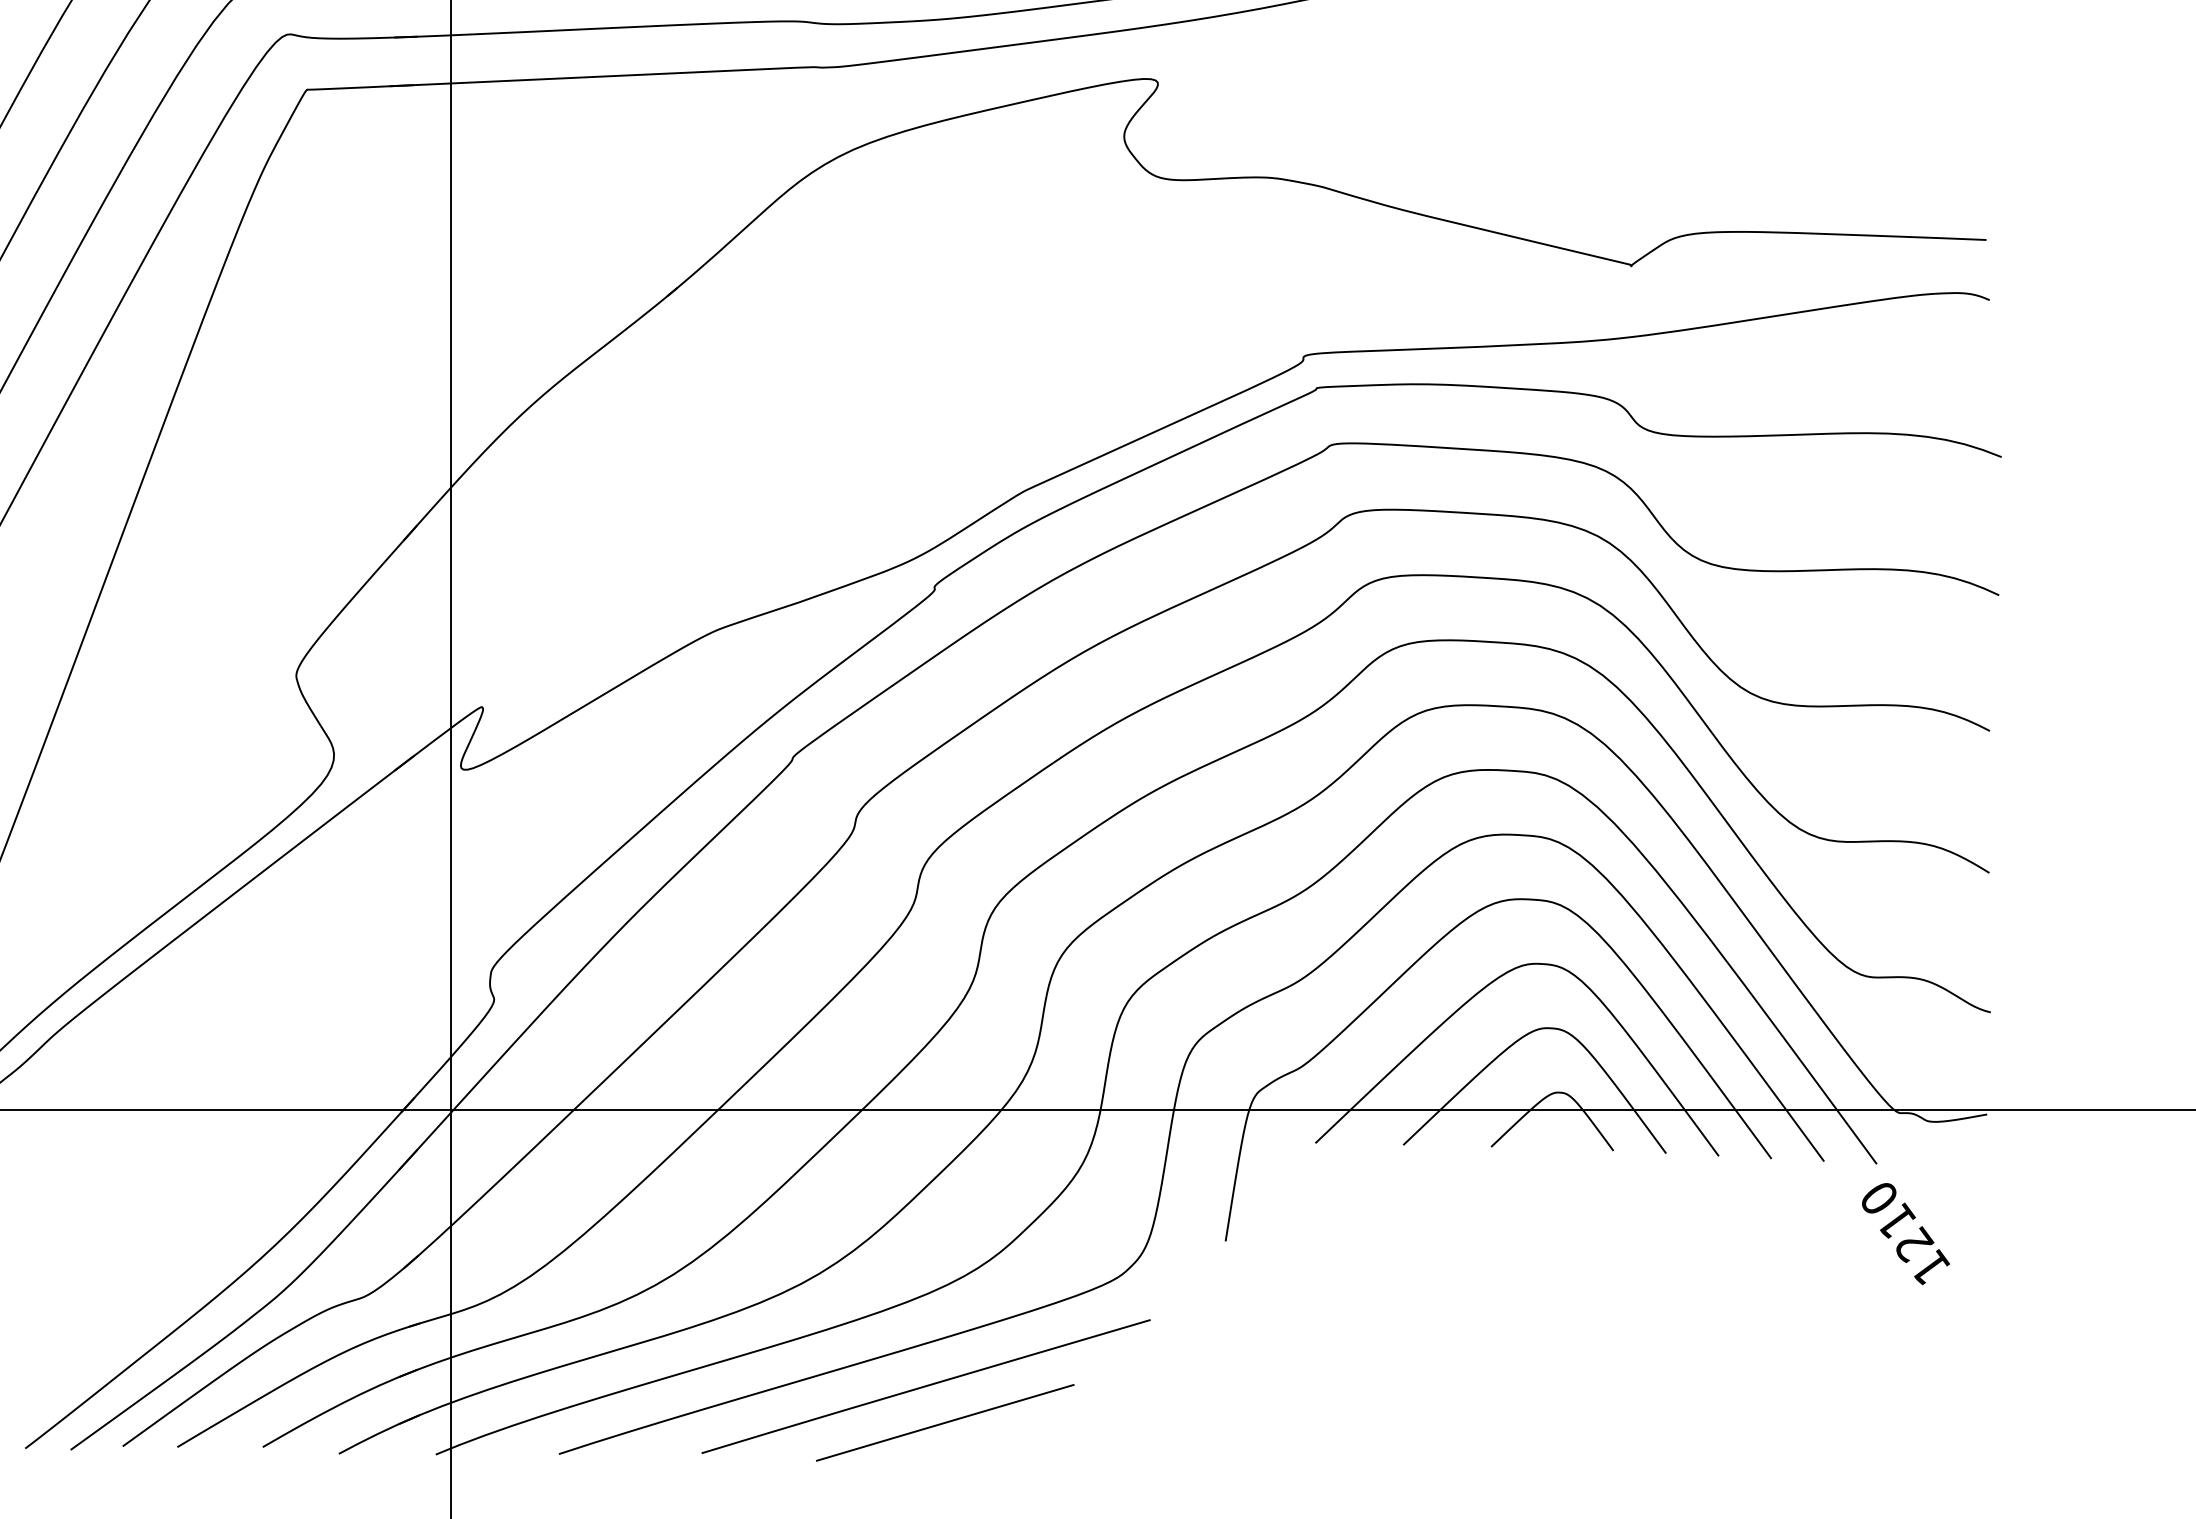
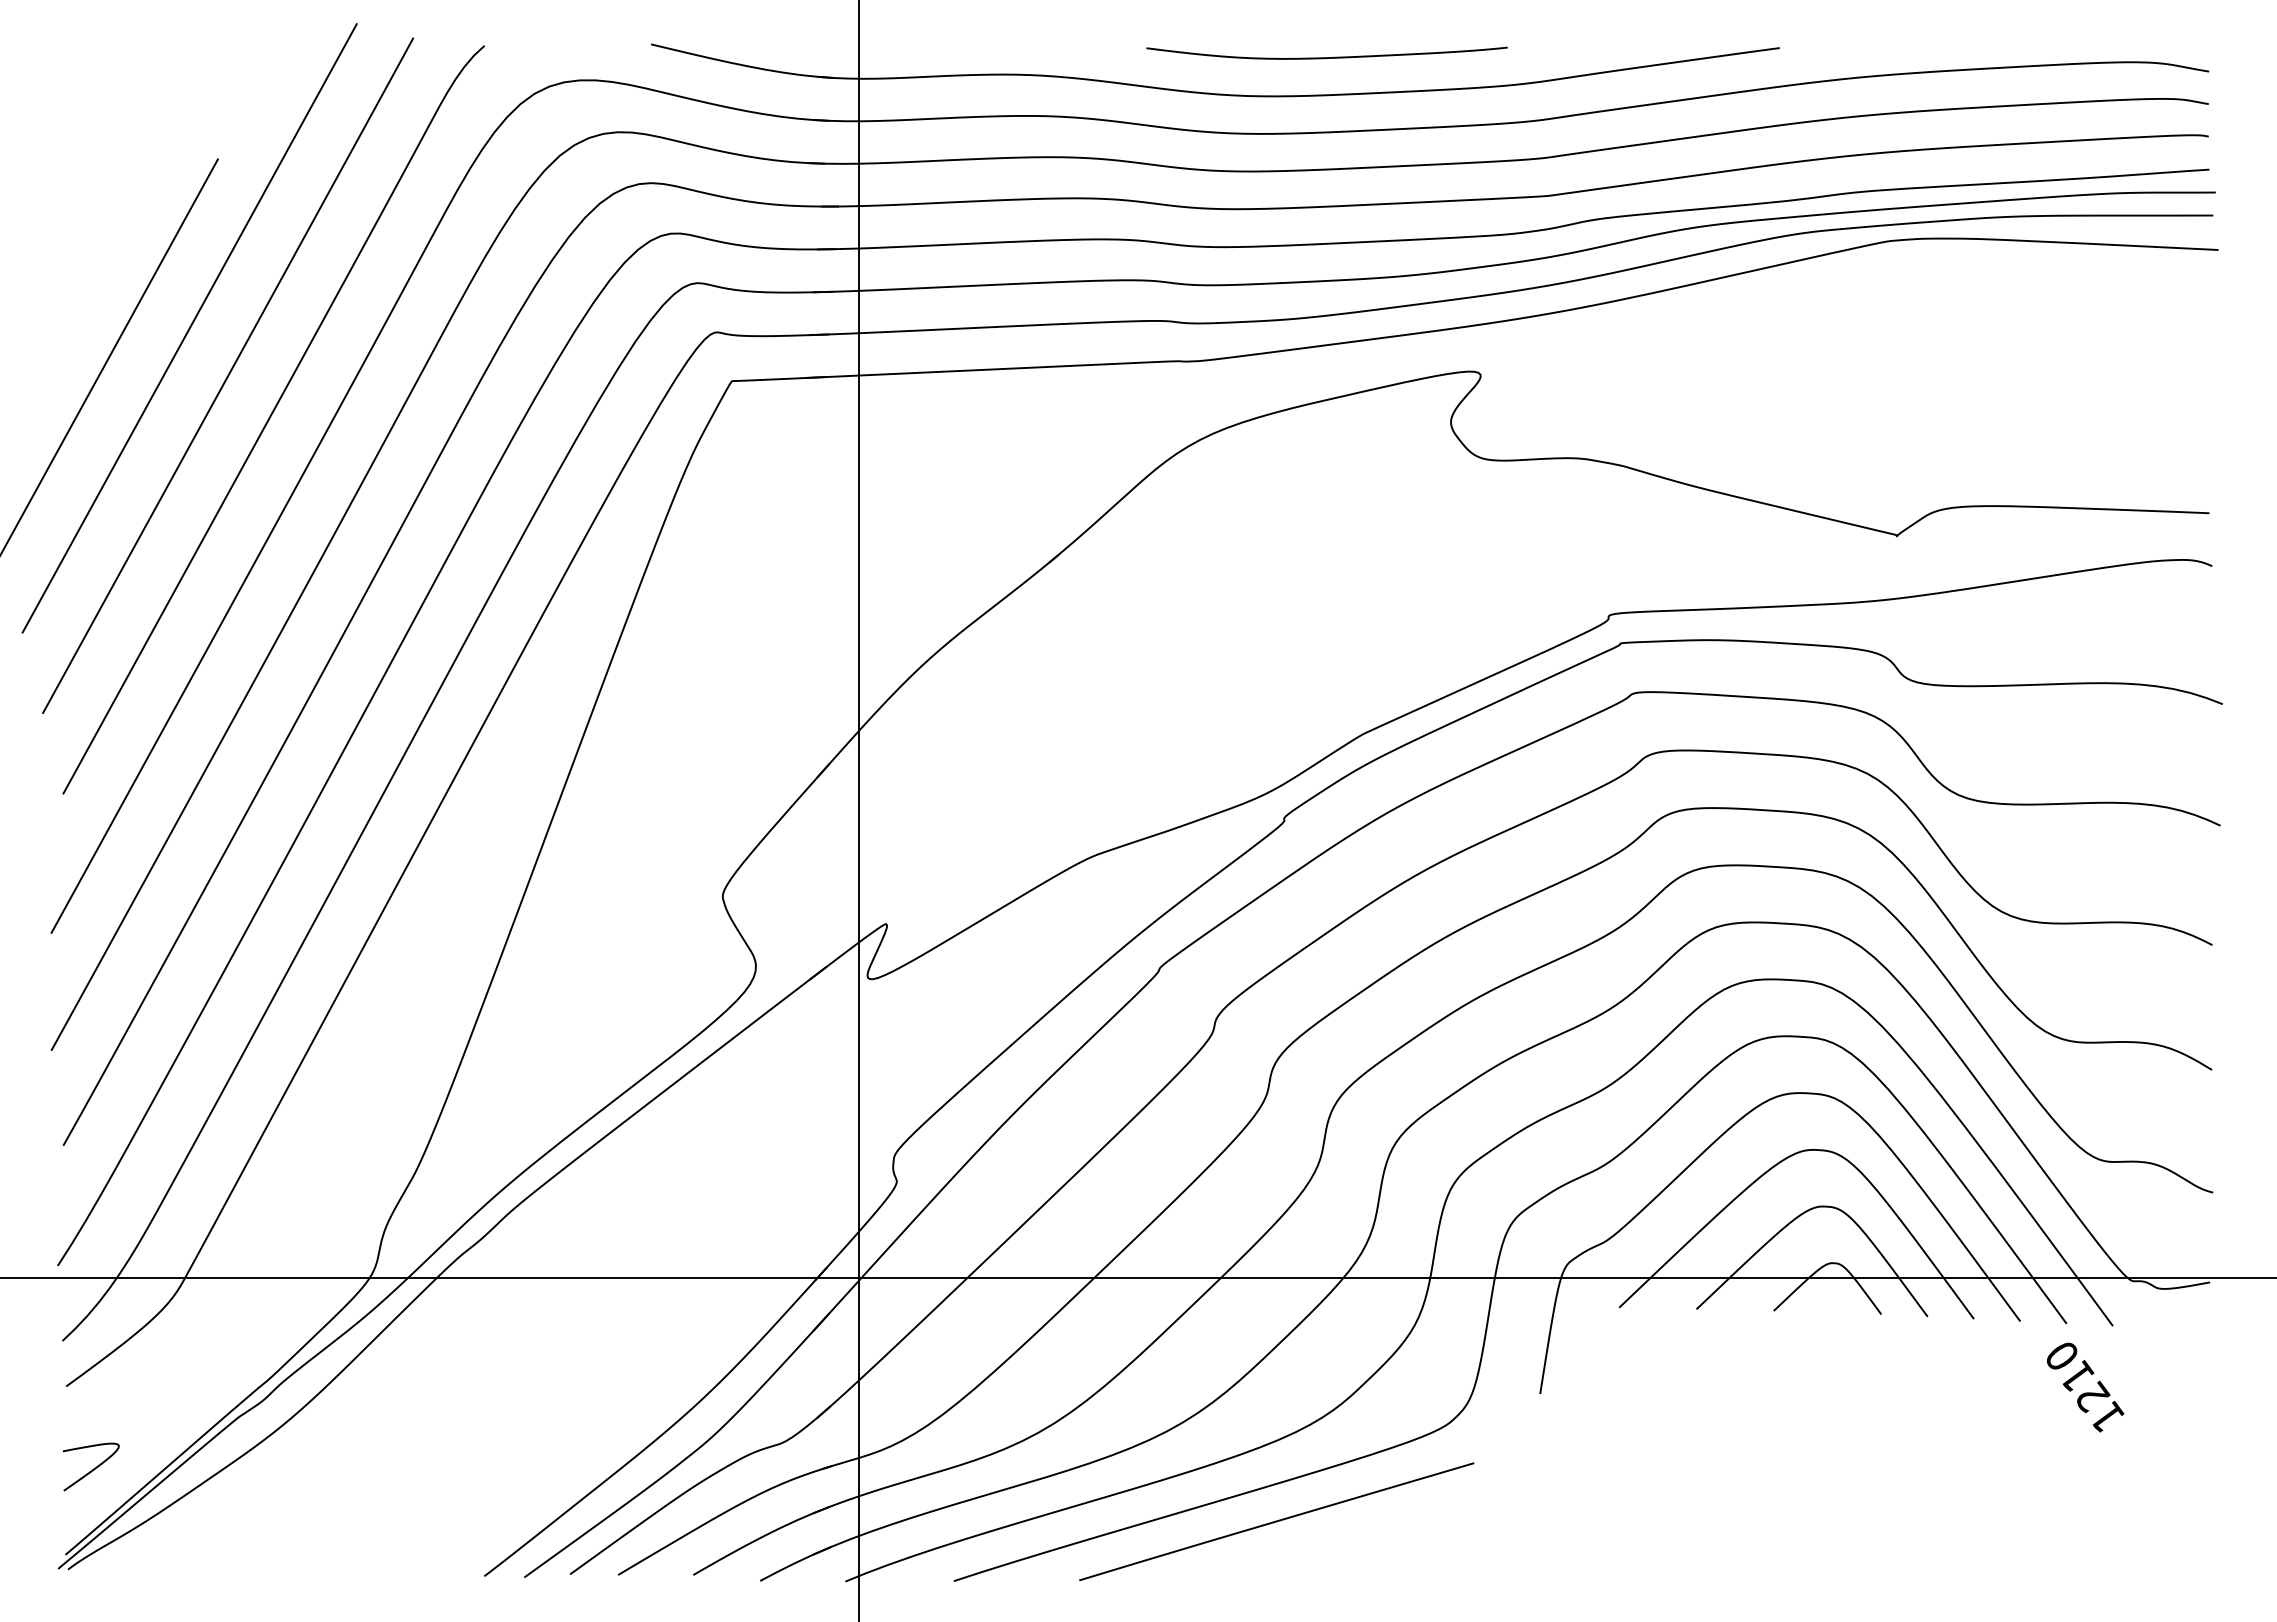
text: (1905, 1233) -> (2085, 1387), moved
line: (945, 1422) -> (1293, 1553), removed

